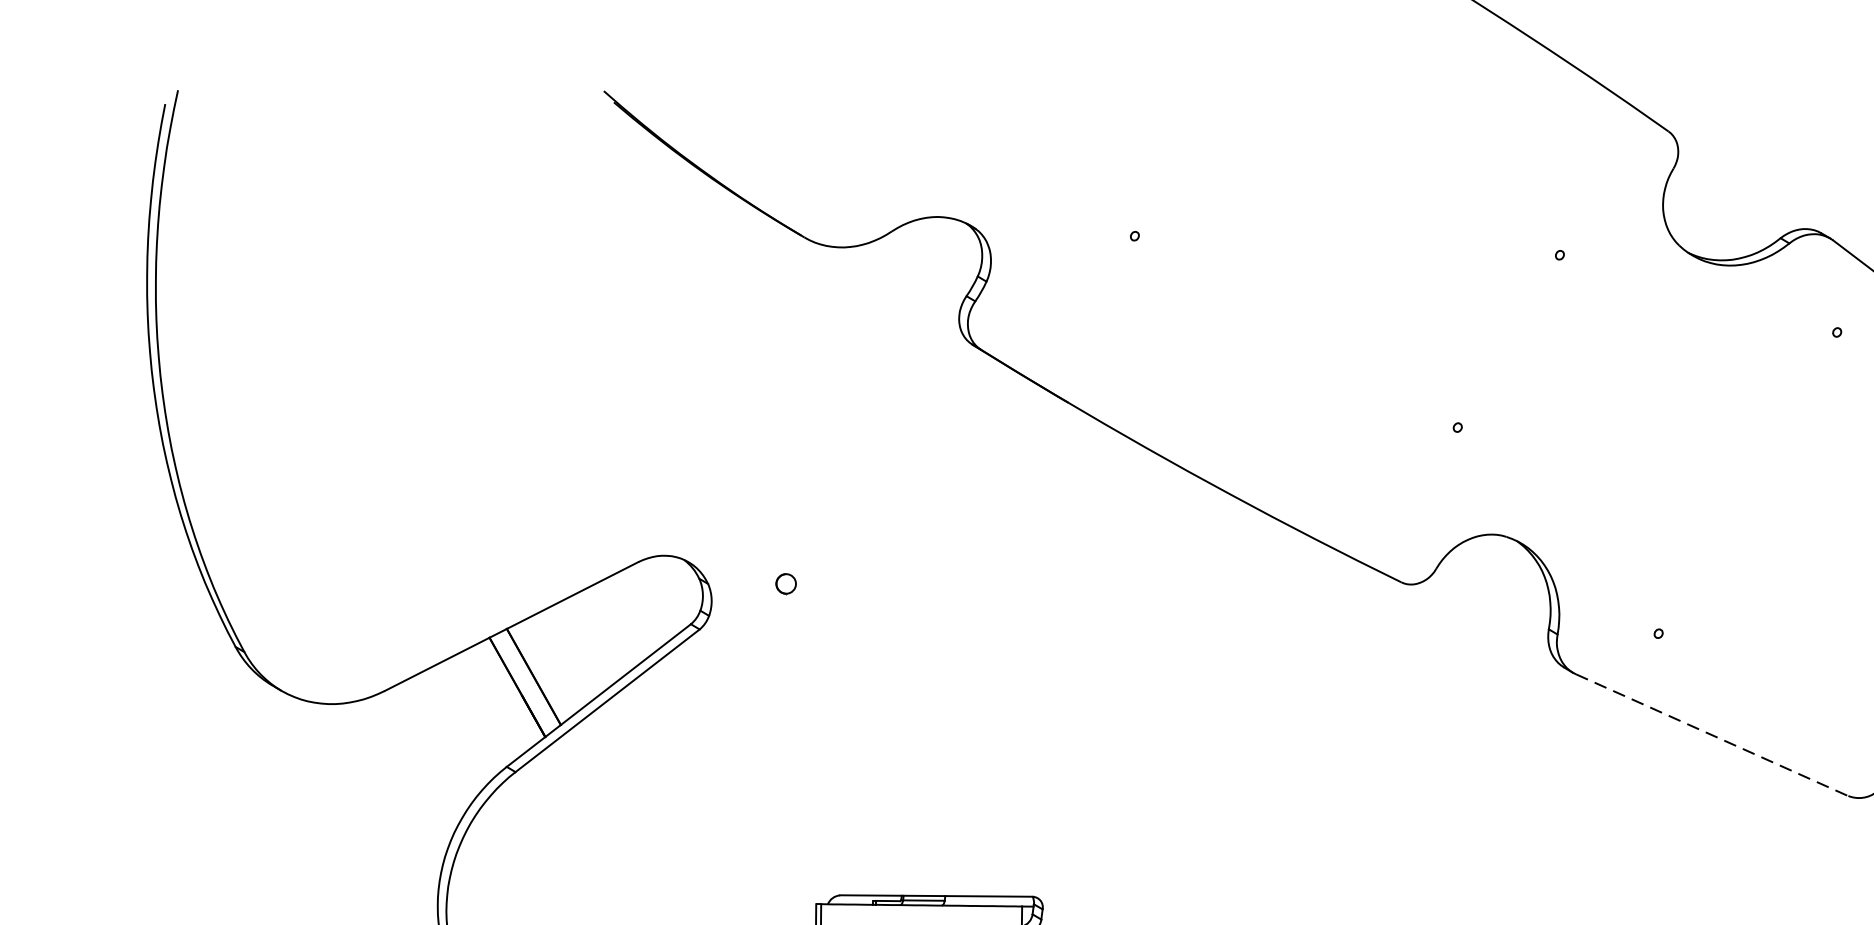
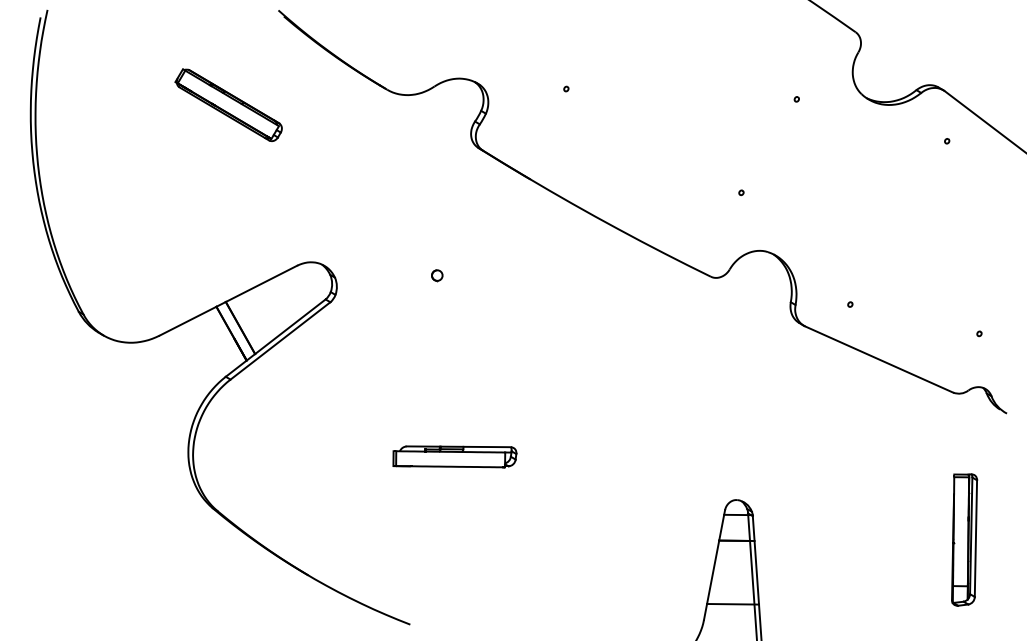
part: (511, 264) -> (228, 104), added
part: (786, 583) -> (437, 275), moved
line: (1712, 734) -> (879, 359), dashed -> solid

